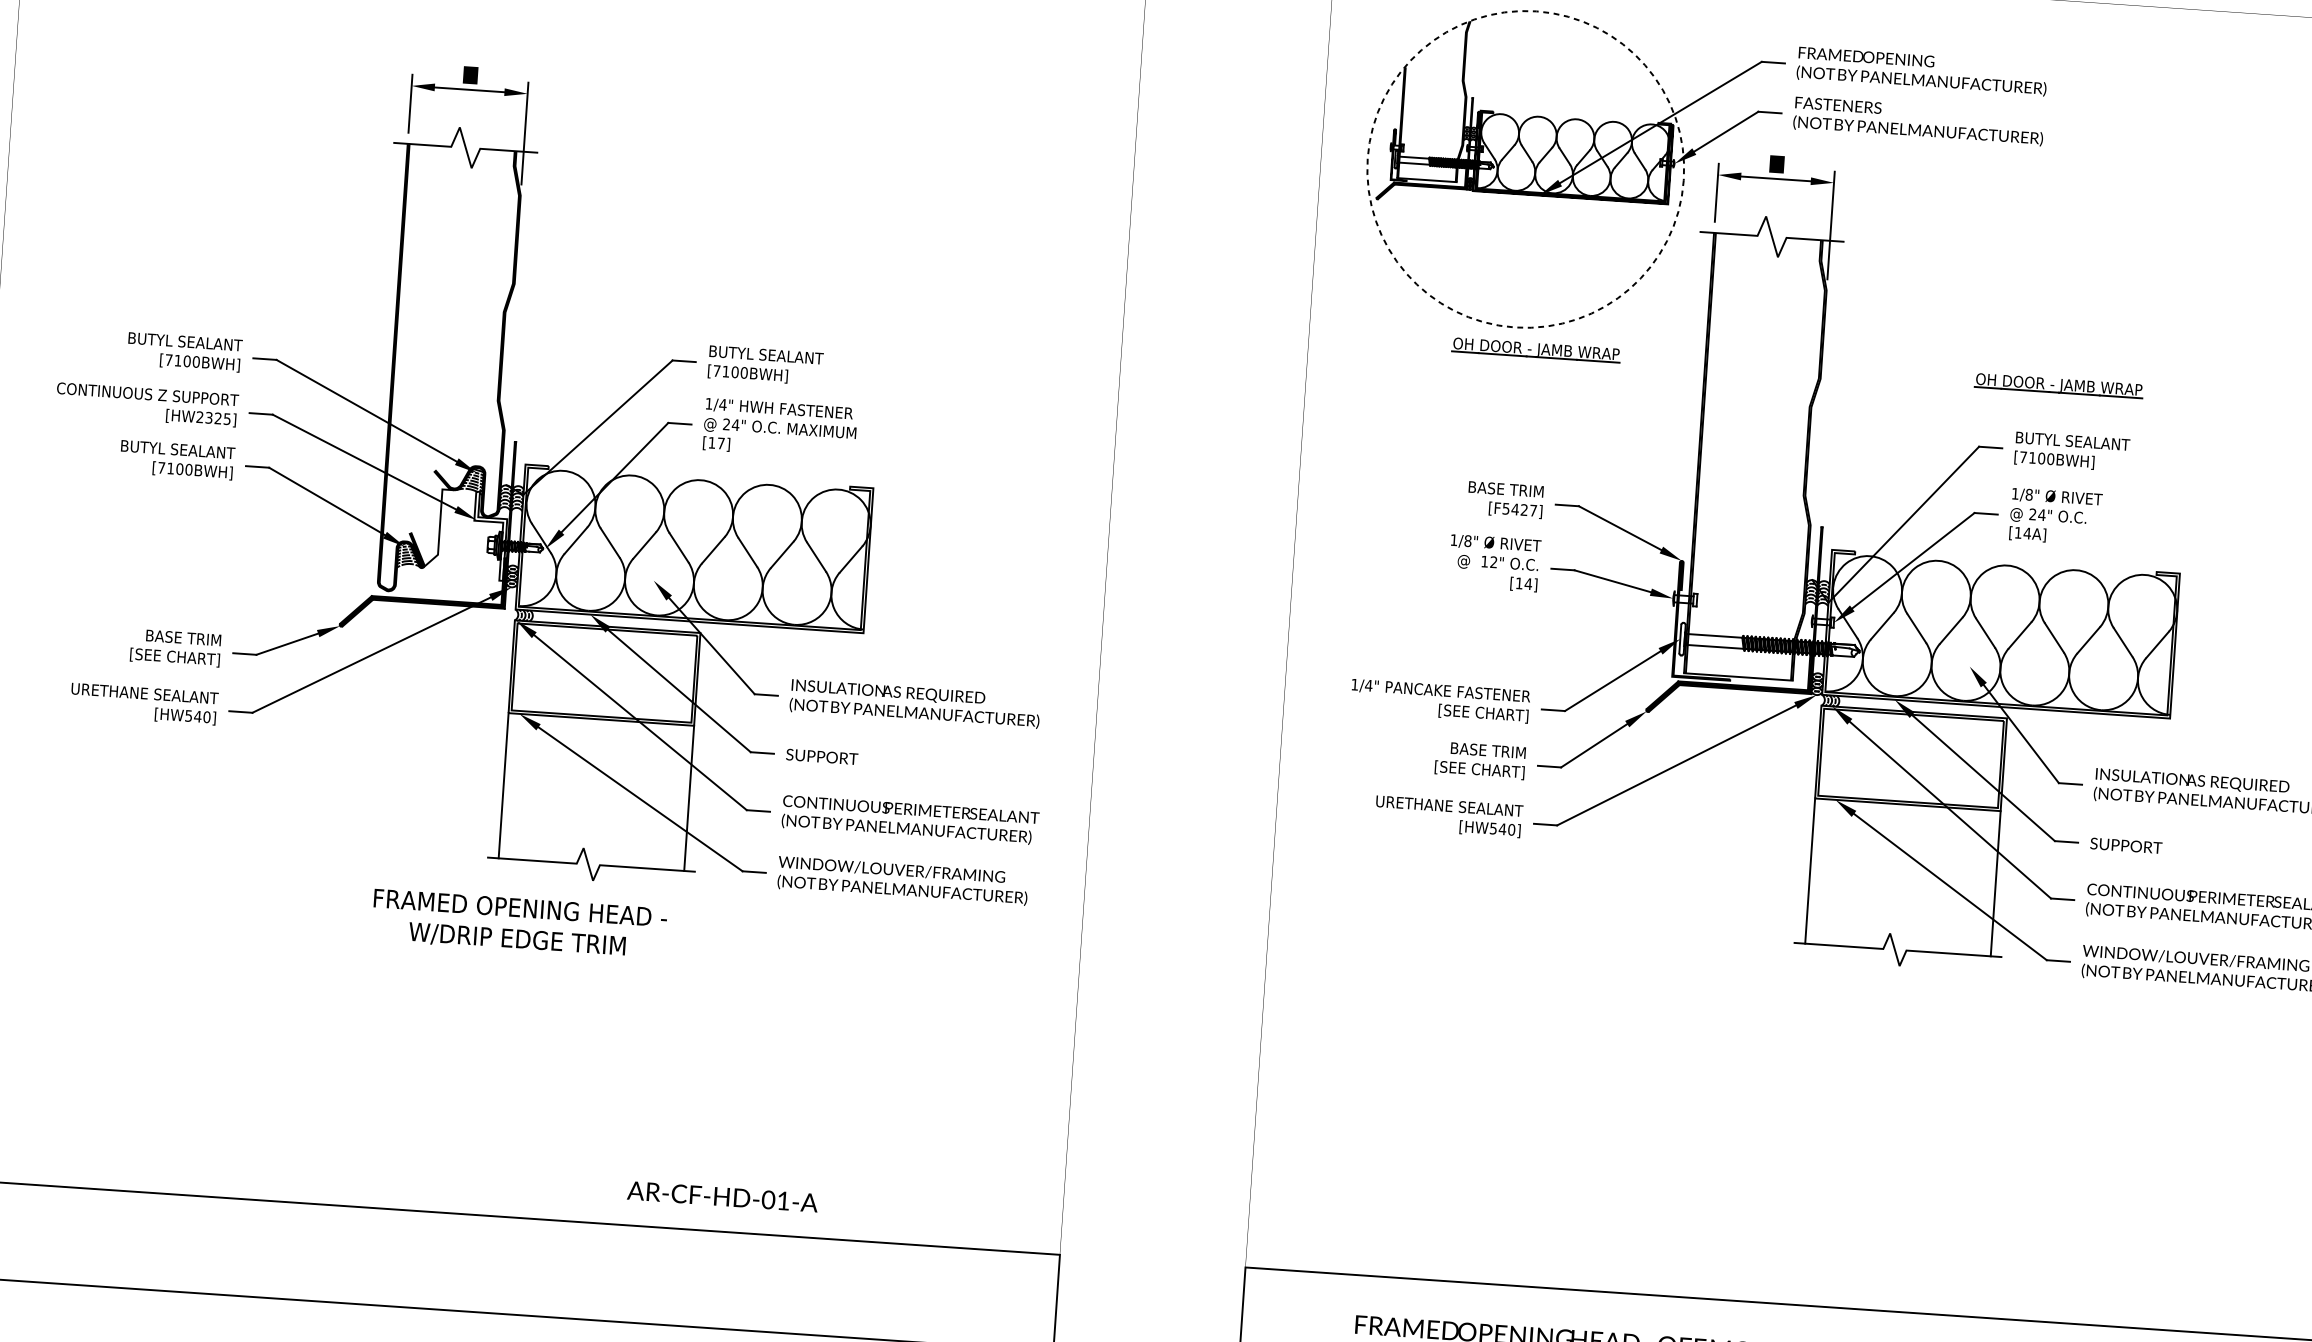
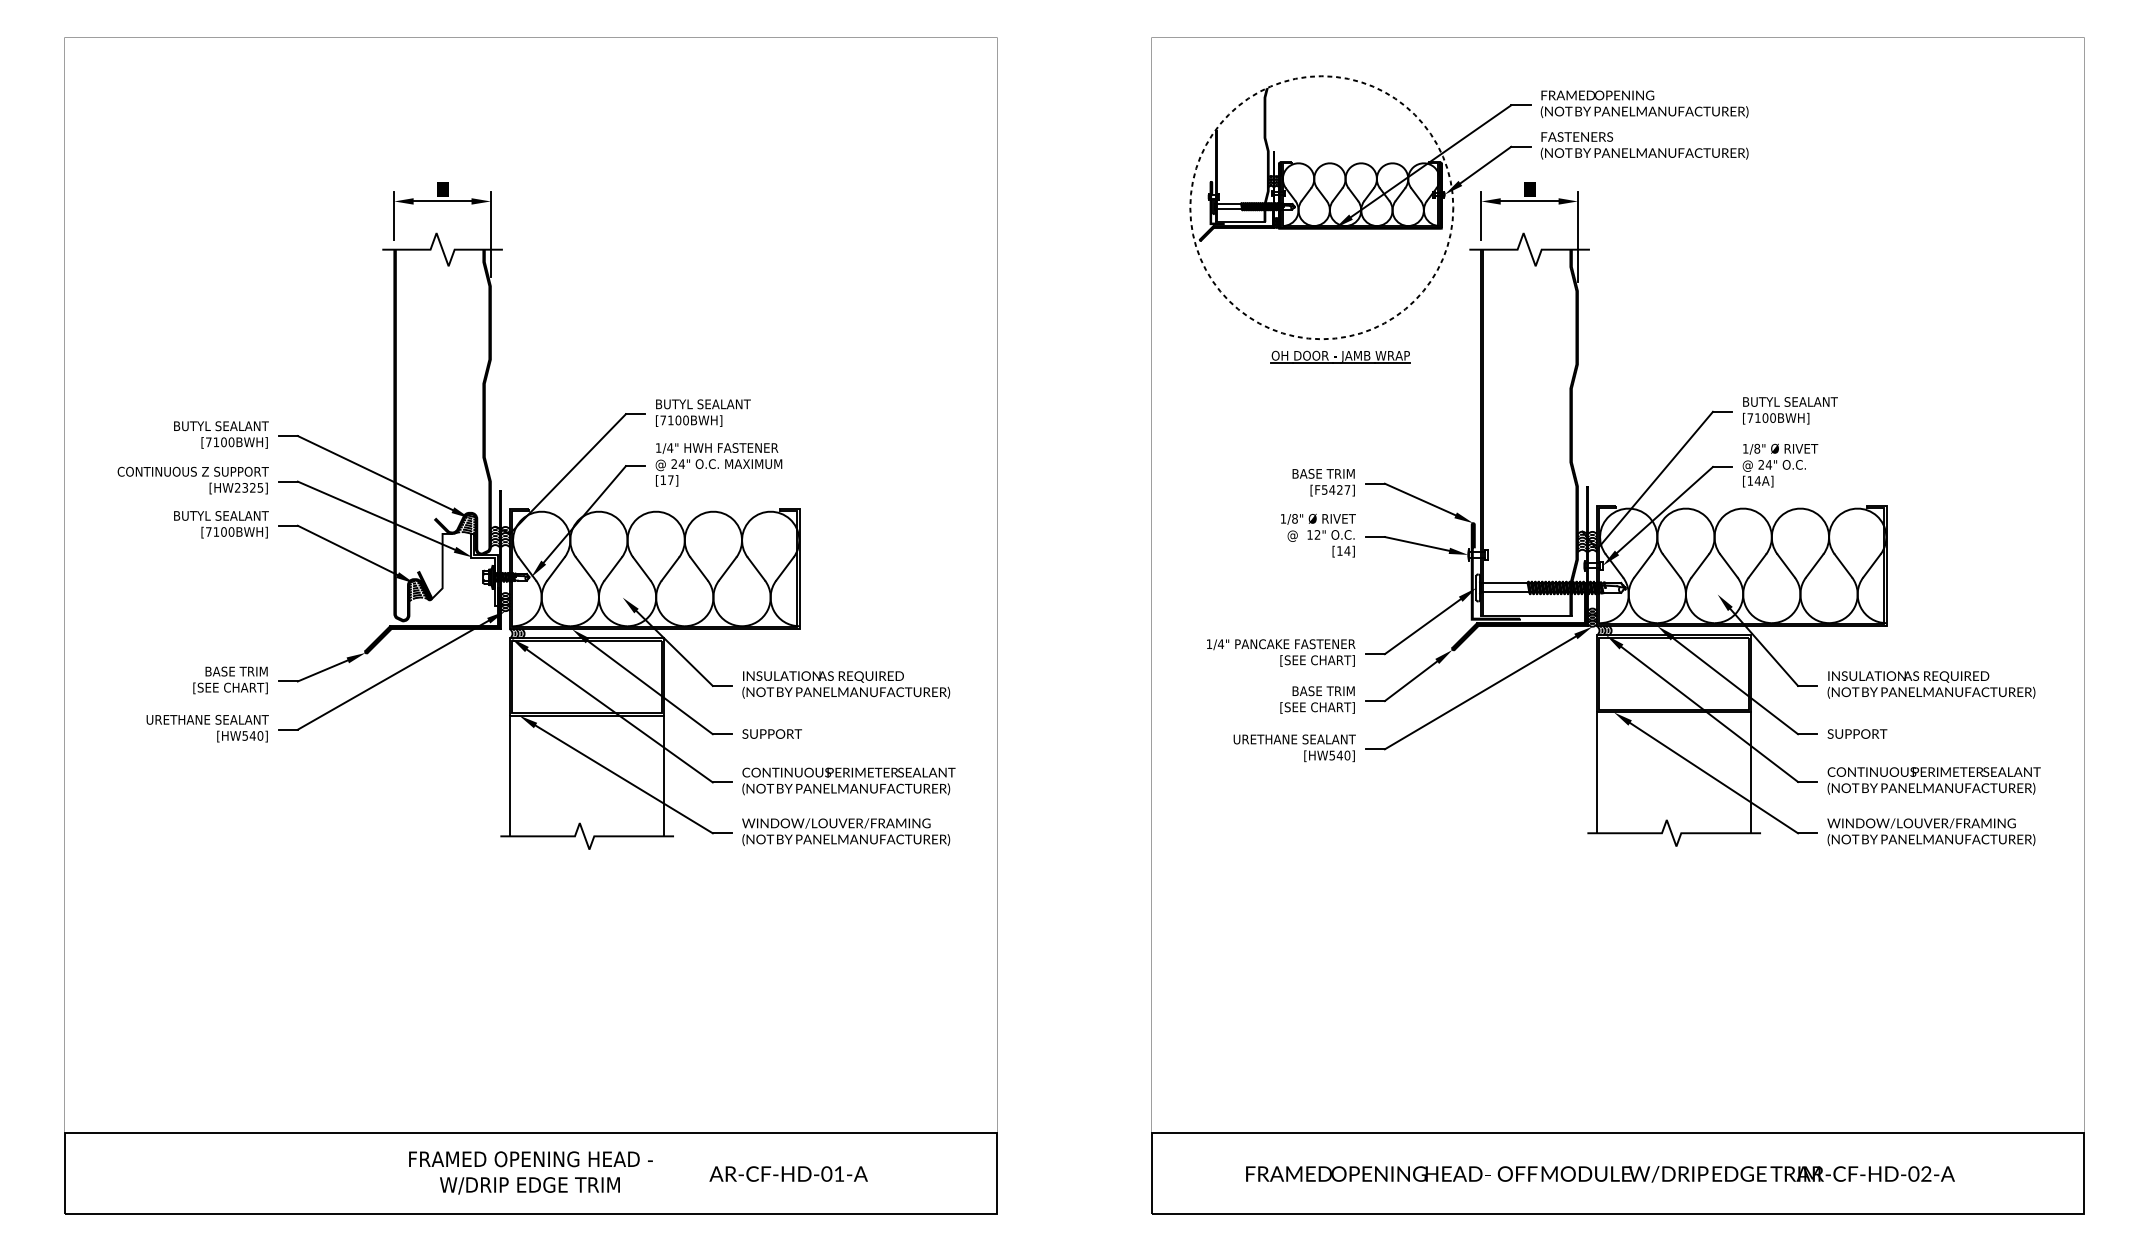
part: (2058, 385) -> (1775, 356), removed
text: (518, 923) -> (530, 1172), moved
text: (722, 1196) -> (788, 1173), moved

